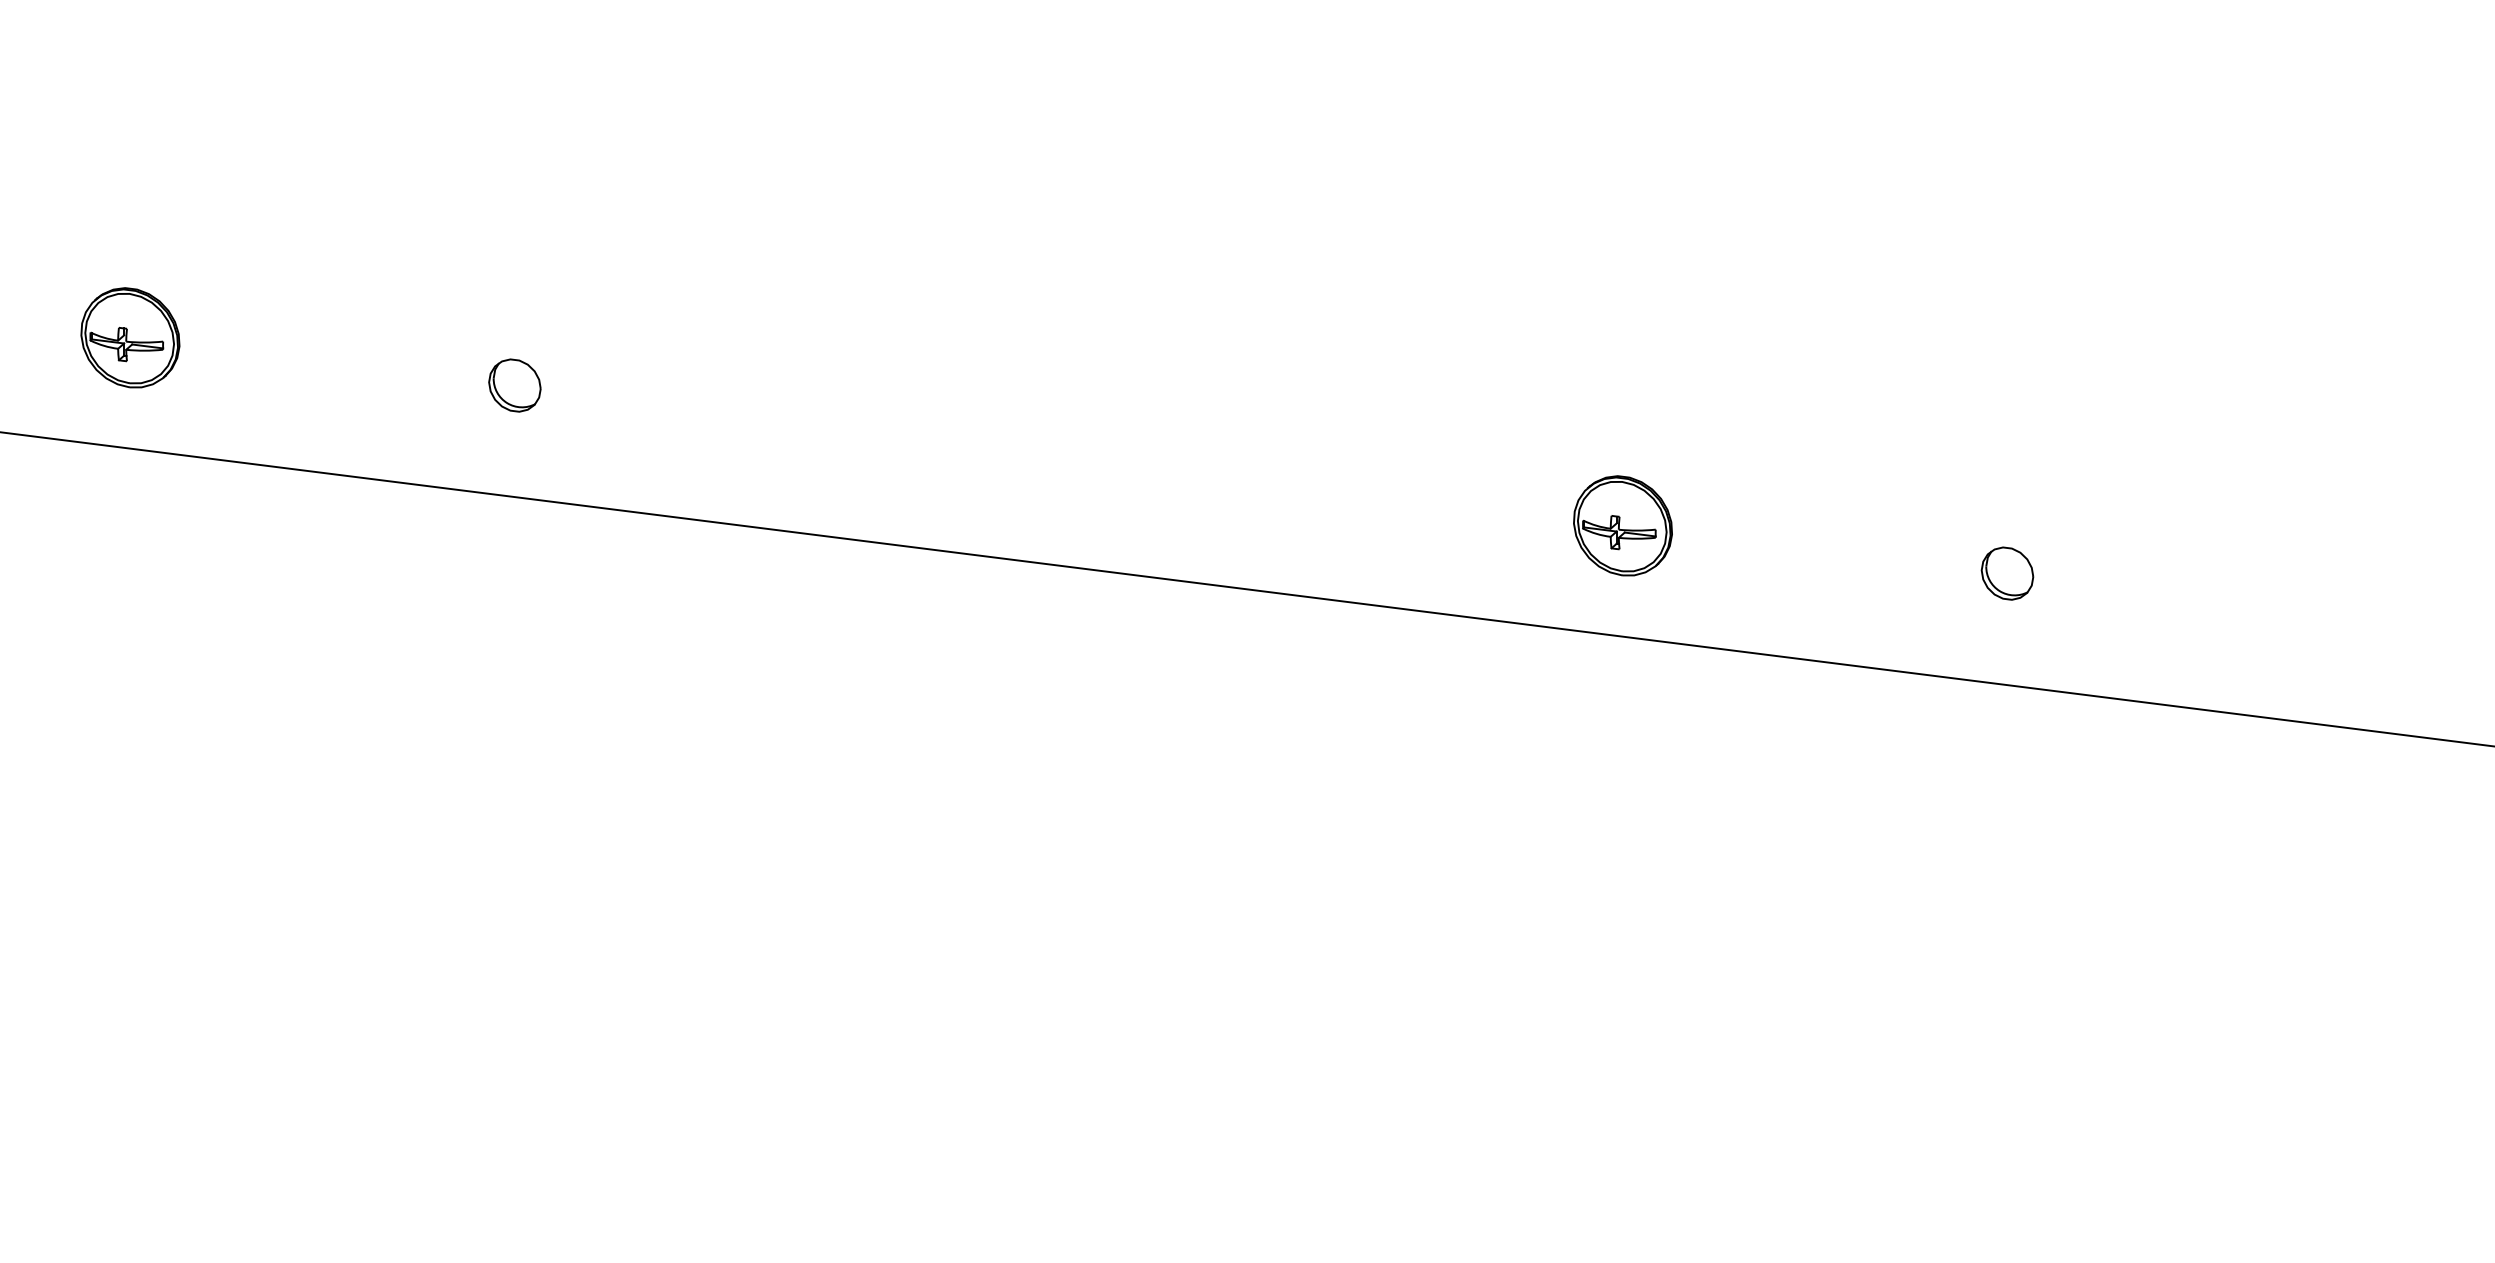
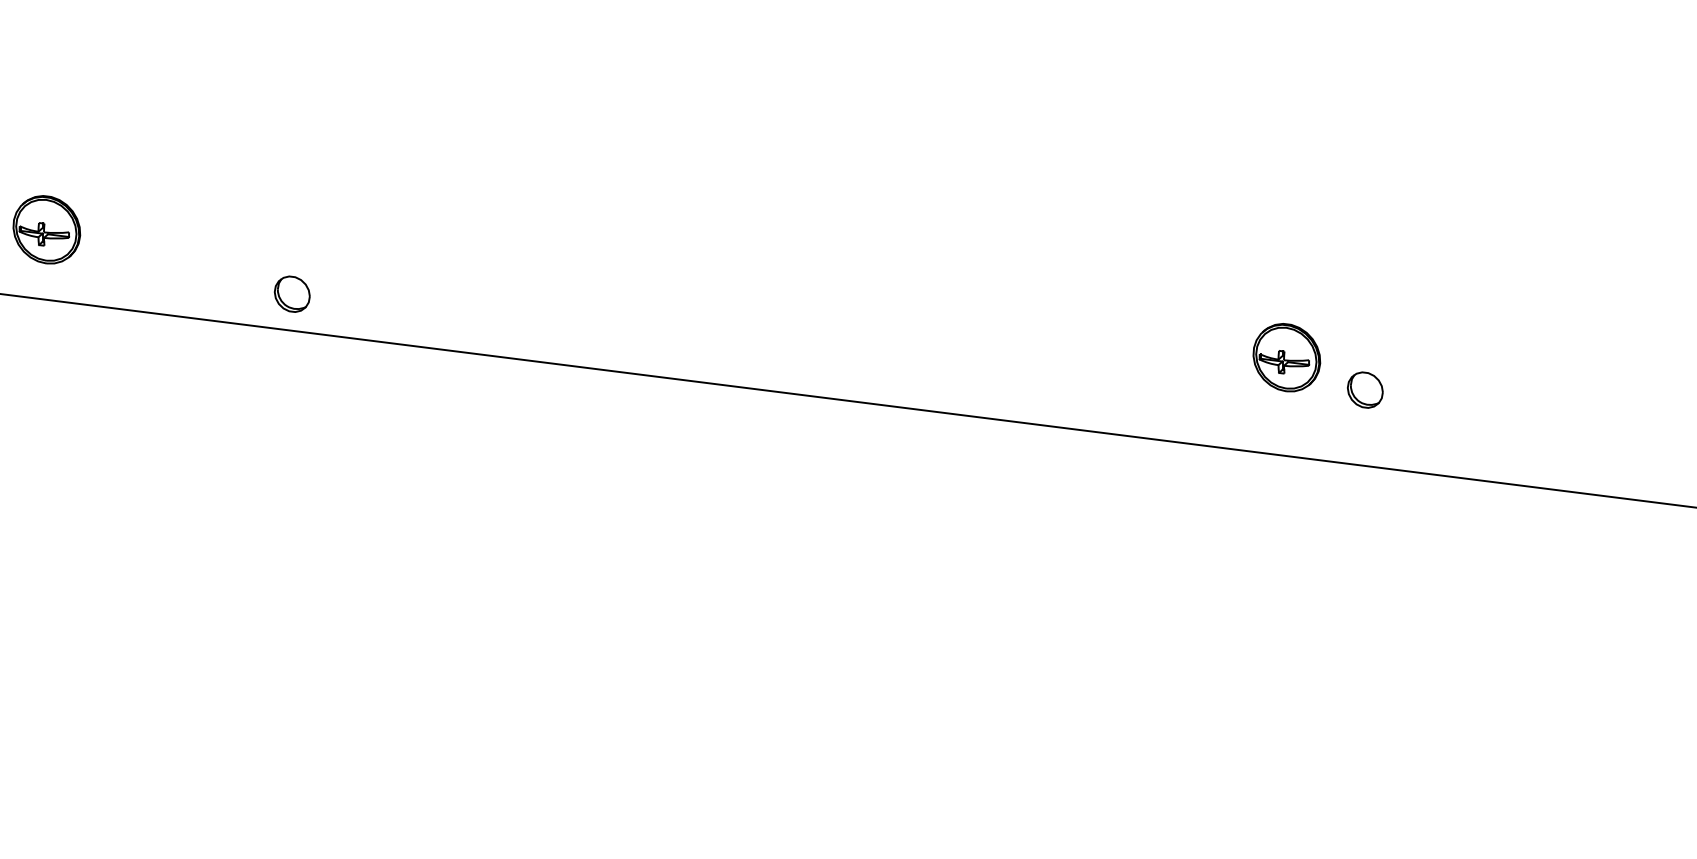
part: (129, 337) -> (46, 229), moved
part: (513, 384) -> (291, 293), moved
part: (1622, 525) -> (1286, 357), moved

